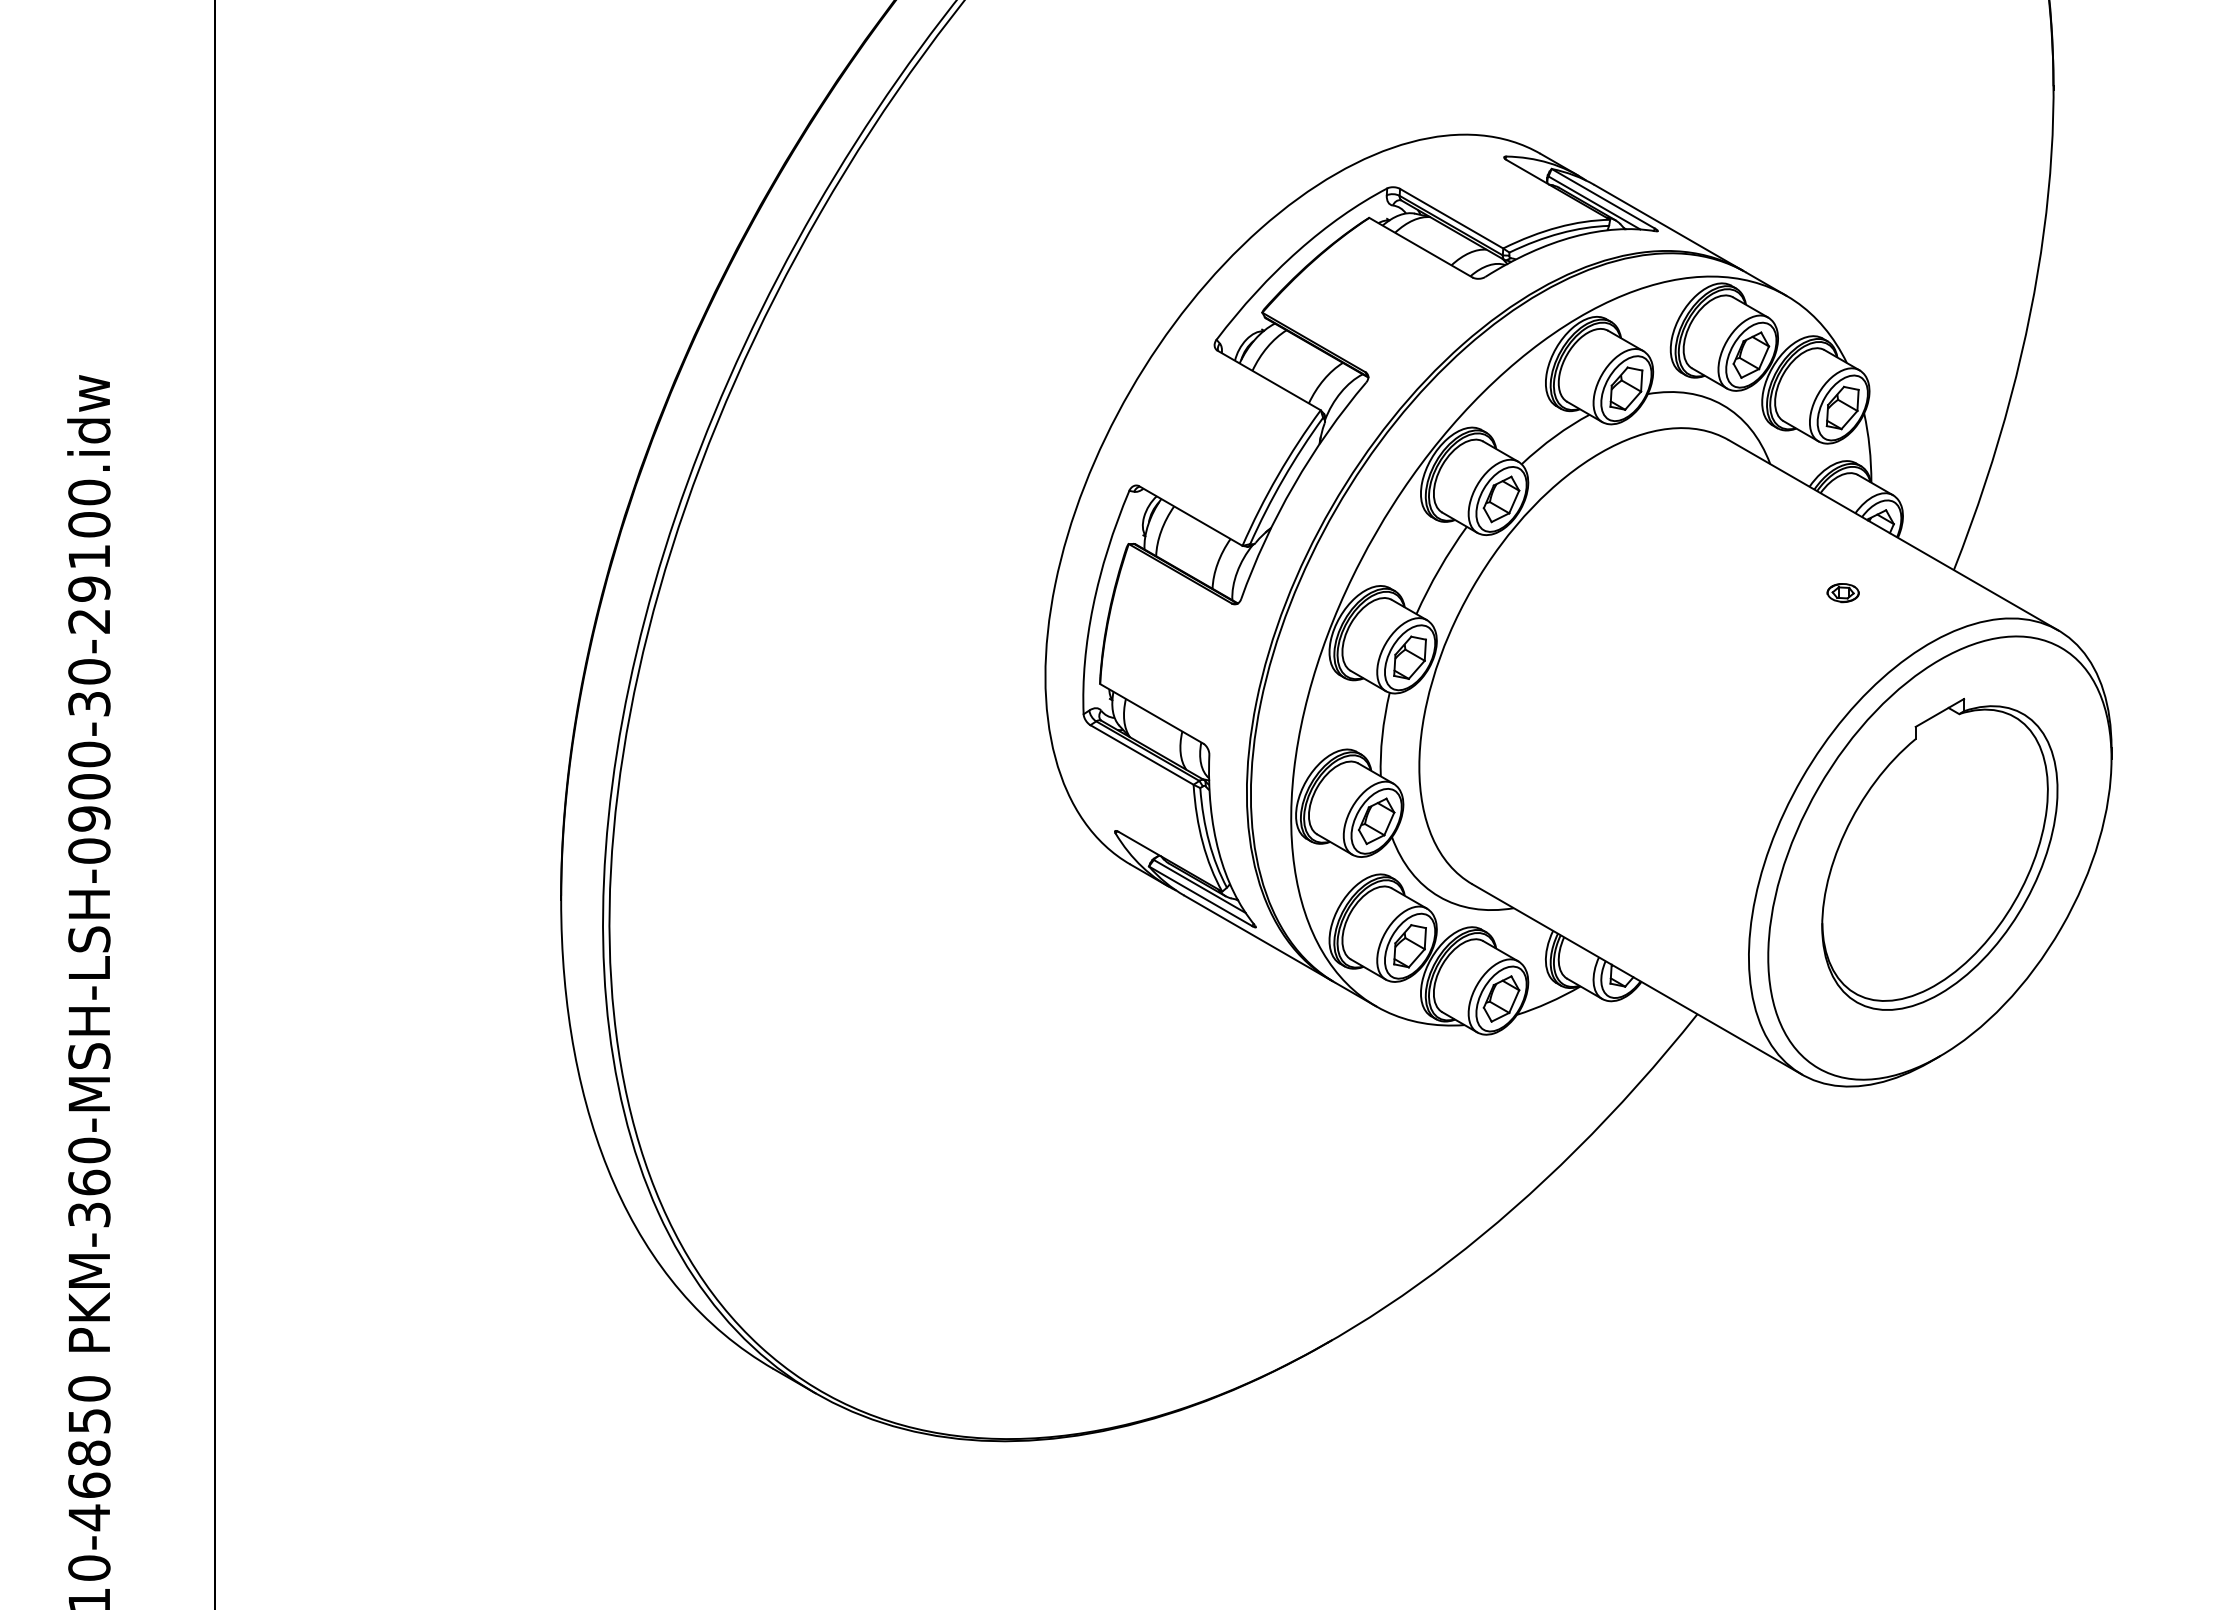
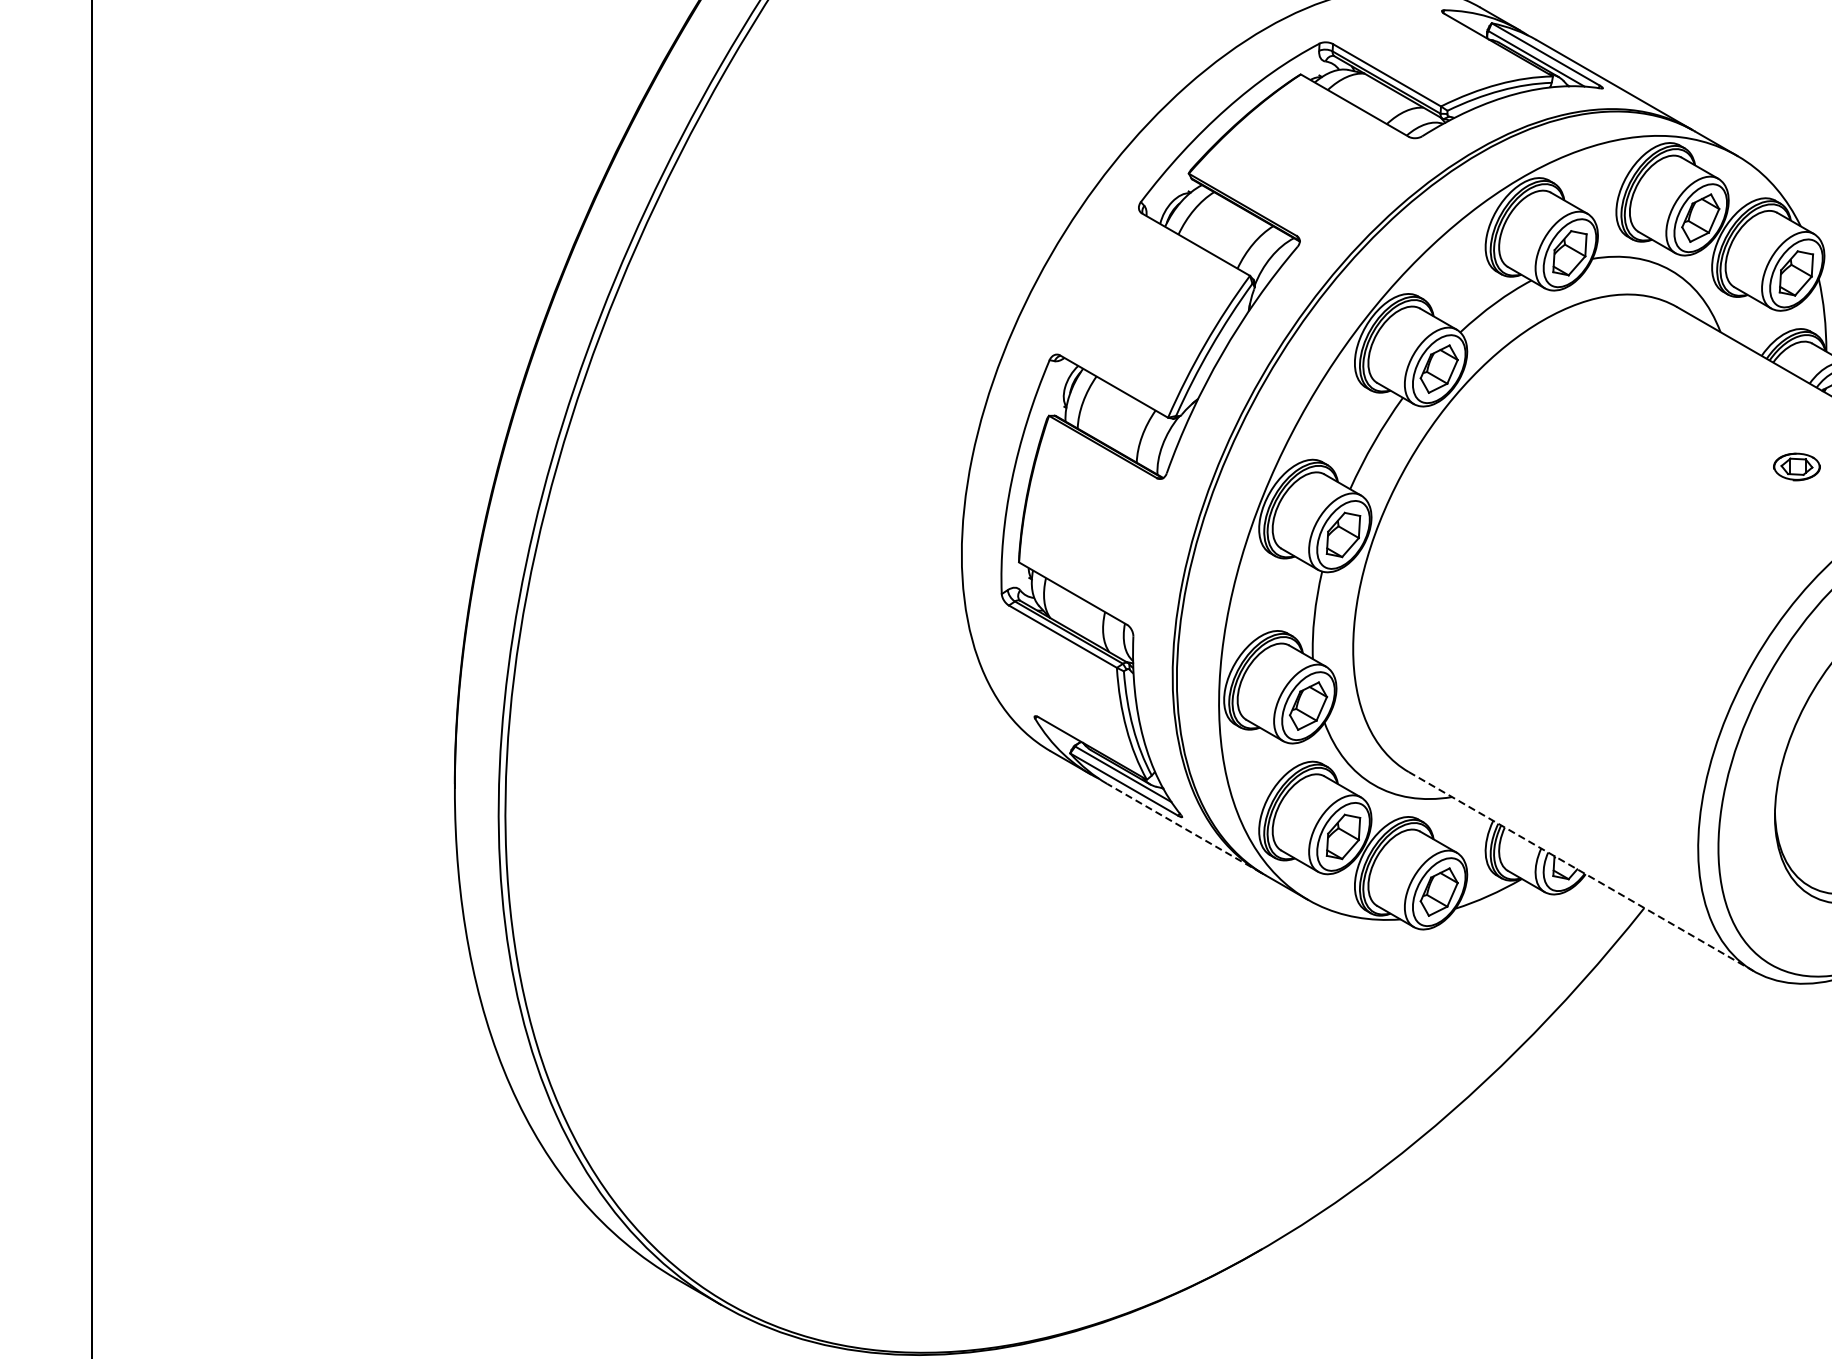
part: (1842, 593) -> (1796, 467), size x1.4
line: (1257, 937) -> (1183, 827), solid -> dashed
line: (1637, 979) -> (1581, 871), solid -> dashed

